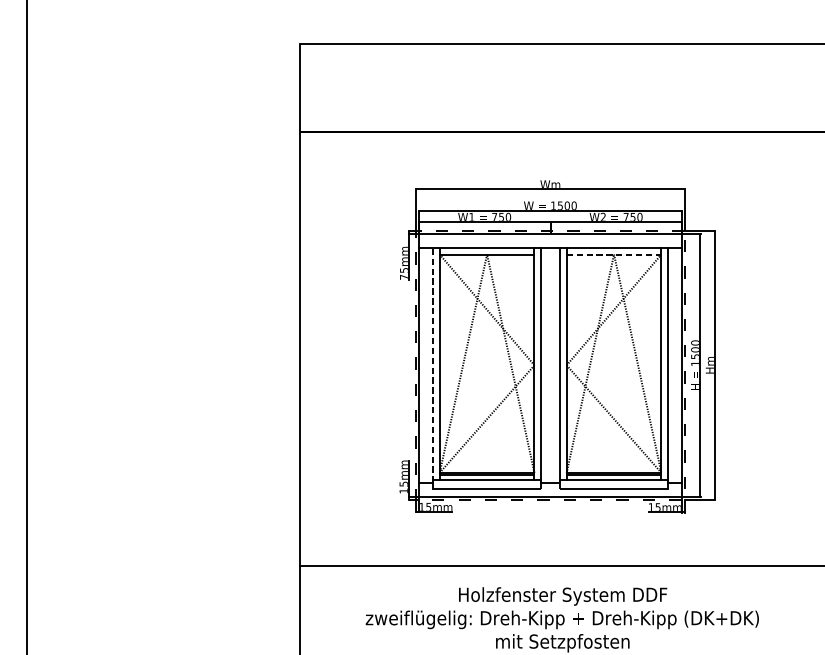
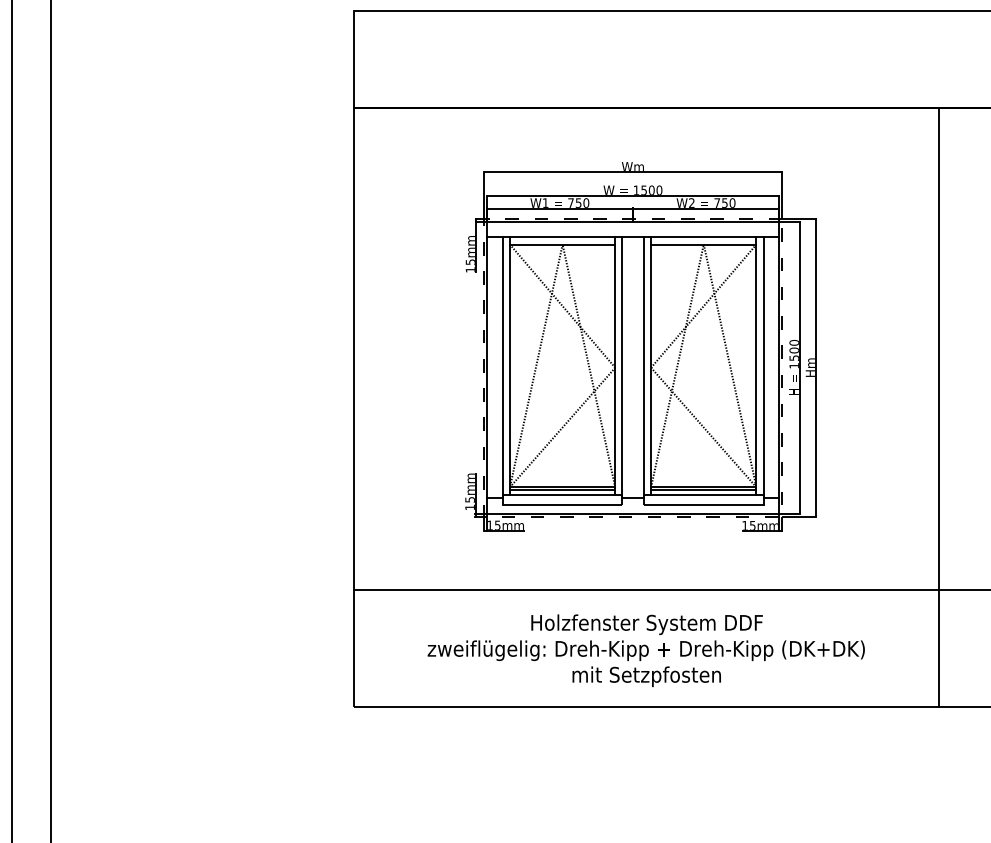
line: (613, 254) -> (703, 244), dashed -> solid
text: (403, 276) -> (469, 269), 75mm -> 15mm
line: (433, 365) -> (502, 367), dashed -> solid

